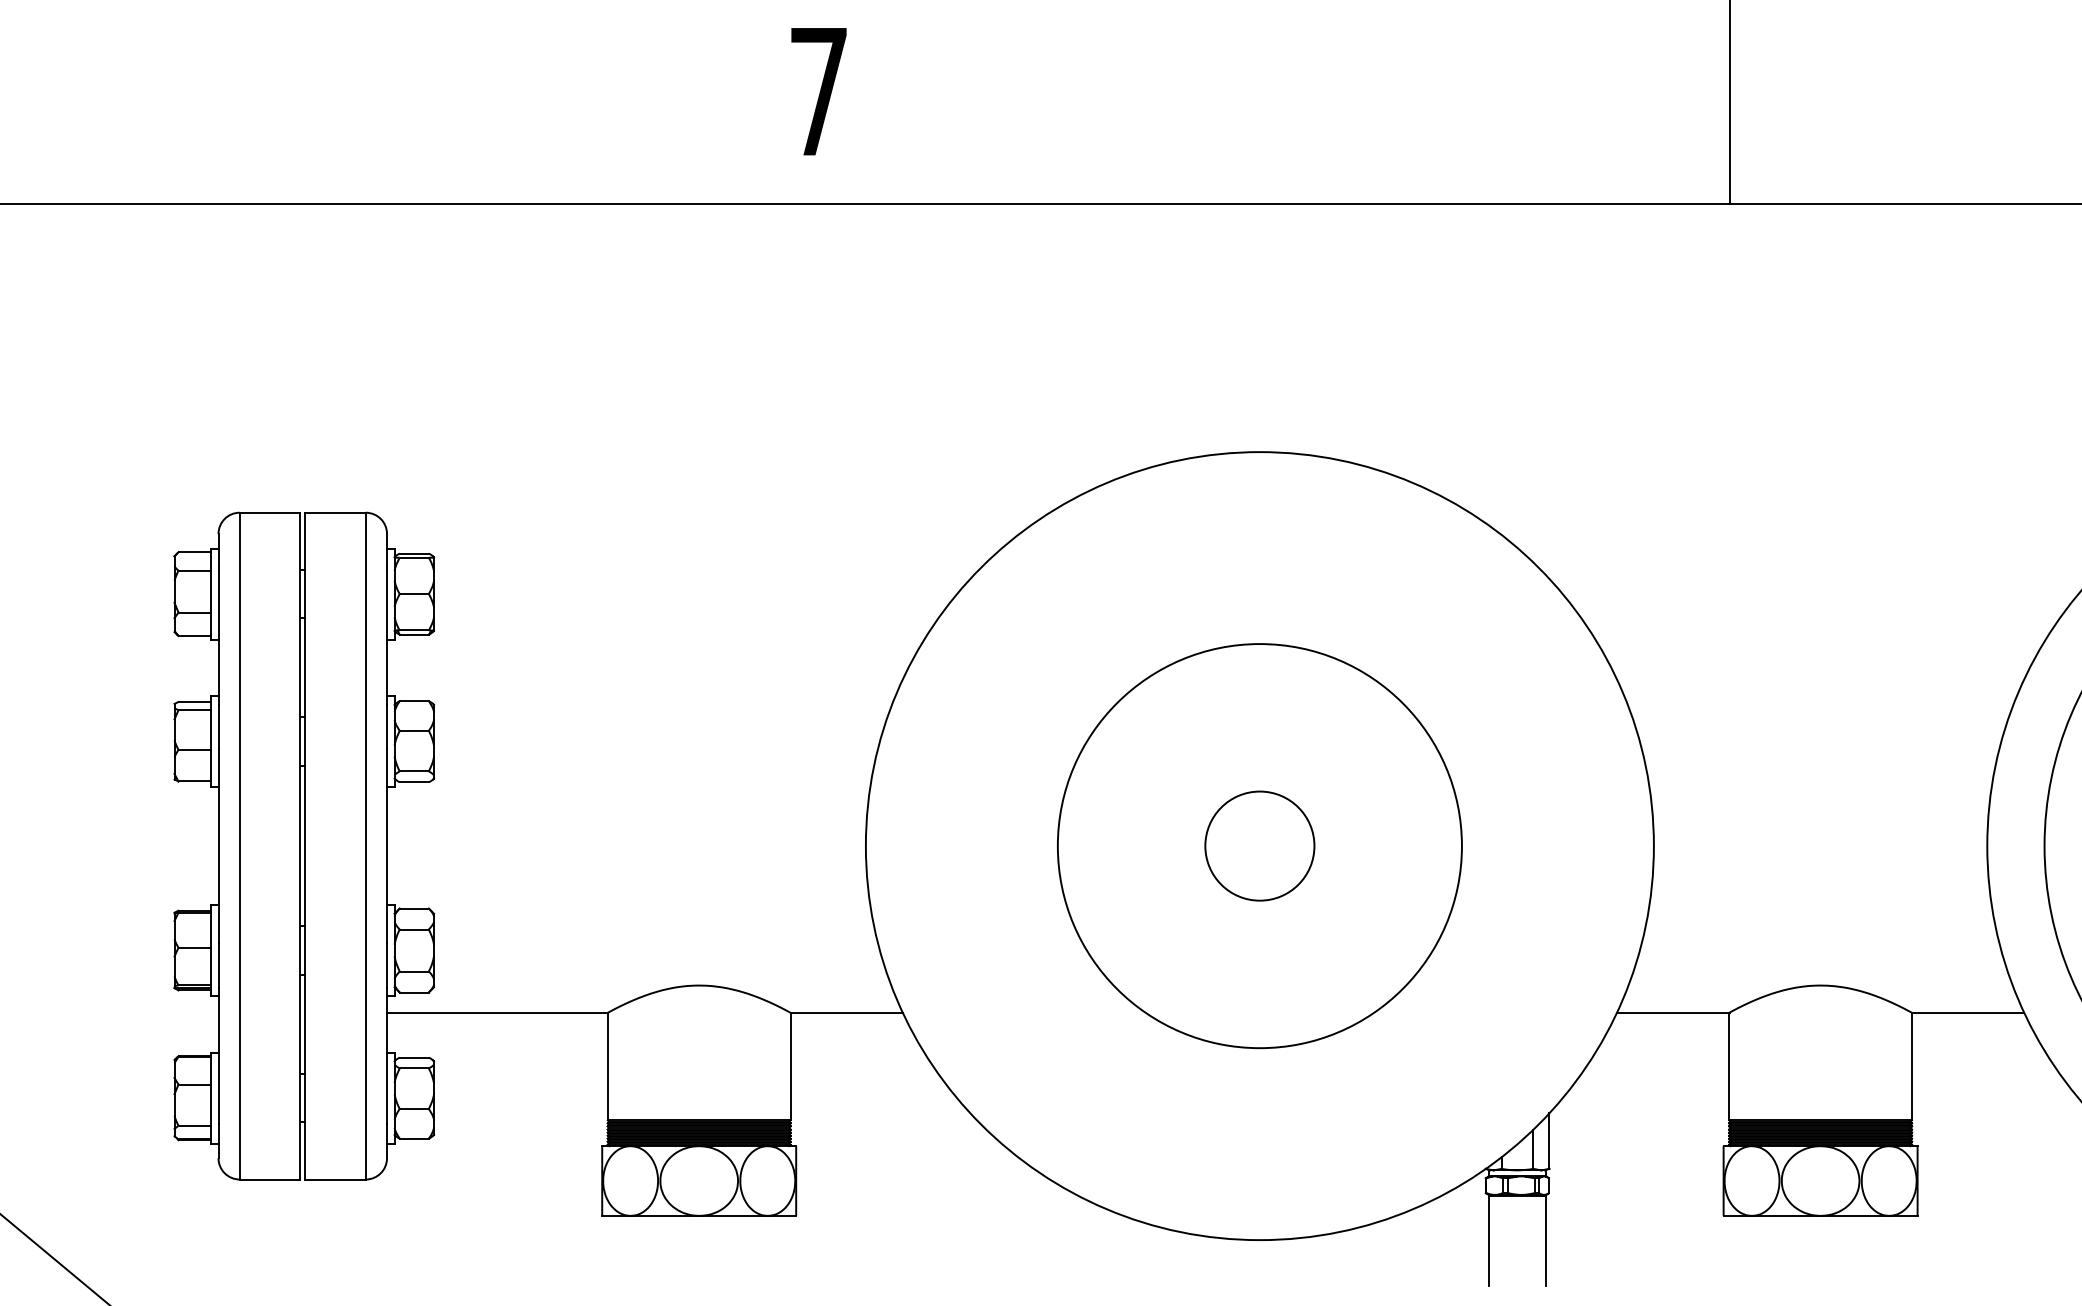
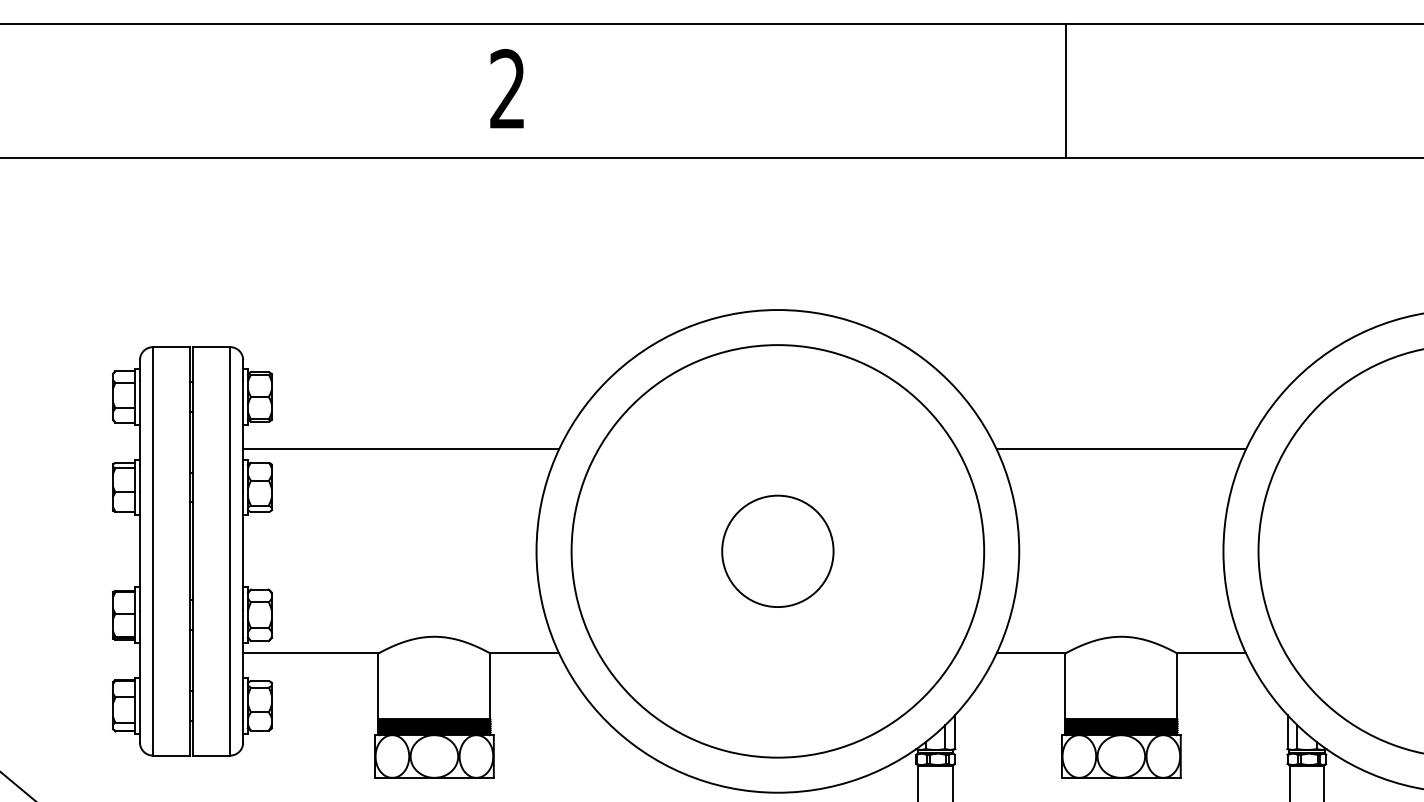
text: (818, 90) -> (507, 88), 7 -> 2
line: (645, 679) -> (401, 449), added
line: (1820, 679) -> (1121, 449), added
circle: (1259, 846) -> (777, 551), size x1.67
circle: (1259, 846) -> (777, 551), size x1.67

